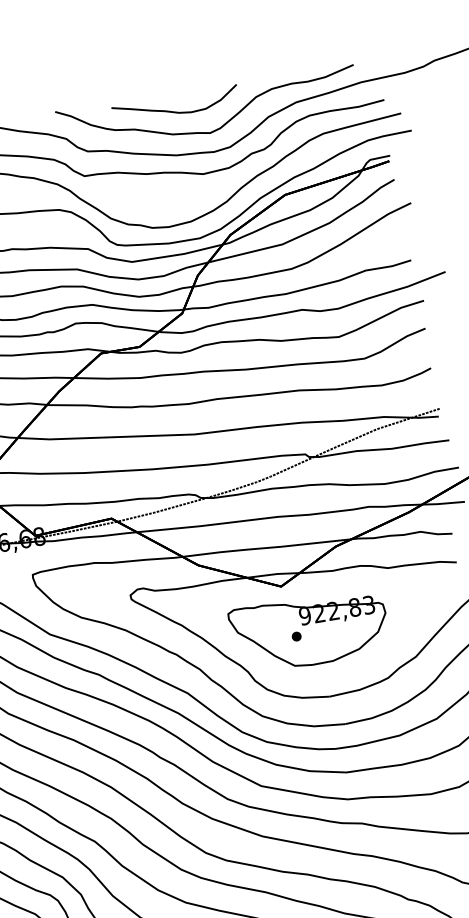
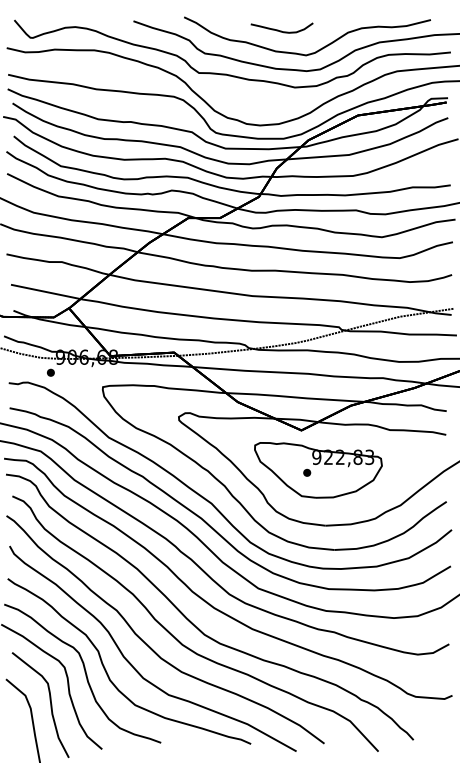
part: (174, 104) -> (281, 27), size x0.6

